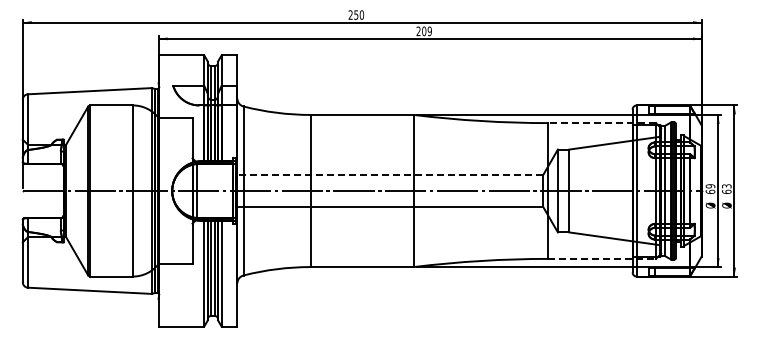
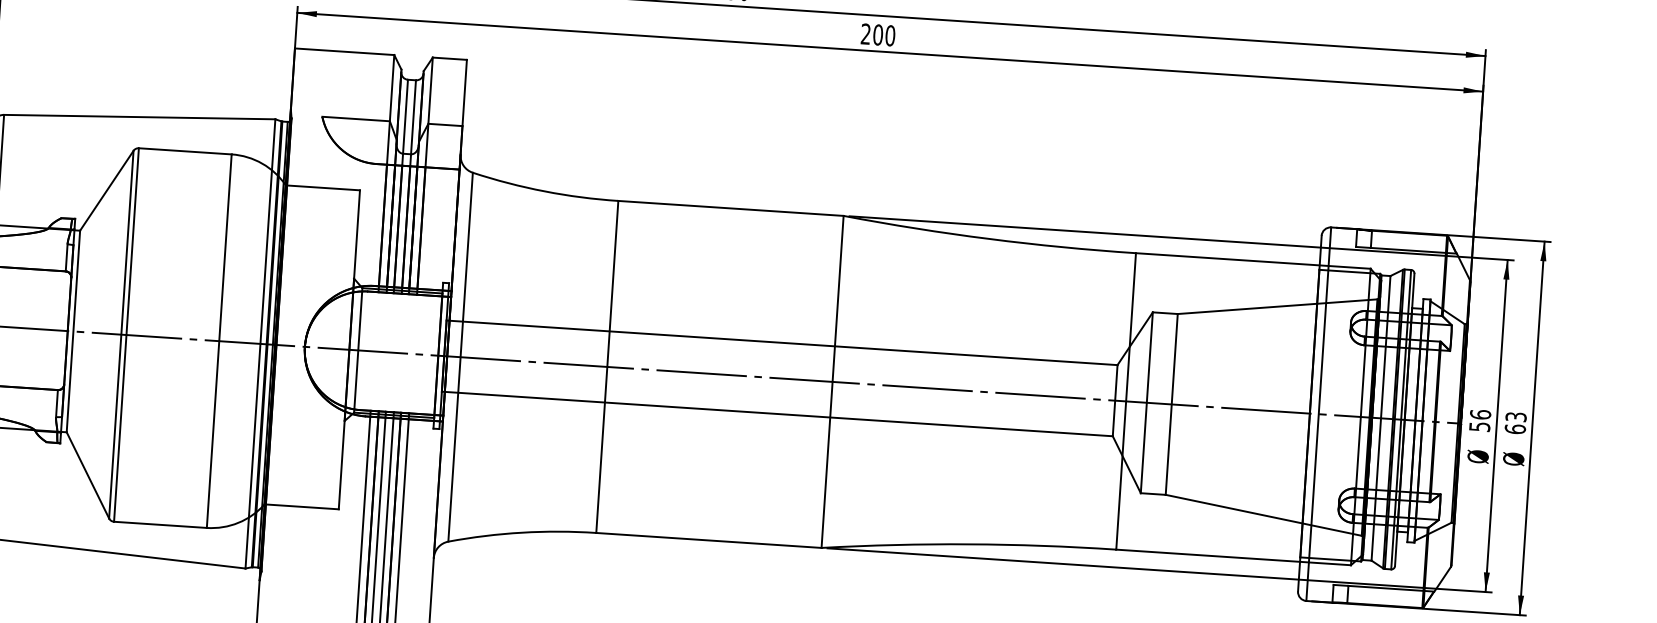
text: (429, 31) -> (889, 36), 209 -> 200
line: (602, 123) -> (1253, 261), dashed -> solid
line: (389, 174) -> (781, 342), dashed -> solid
text: (710, 188) -> (1480, 419), 69 -> 56
line: (602, 258) -> (1234, 556), dashed -> solid

